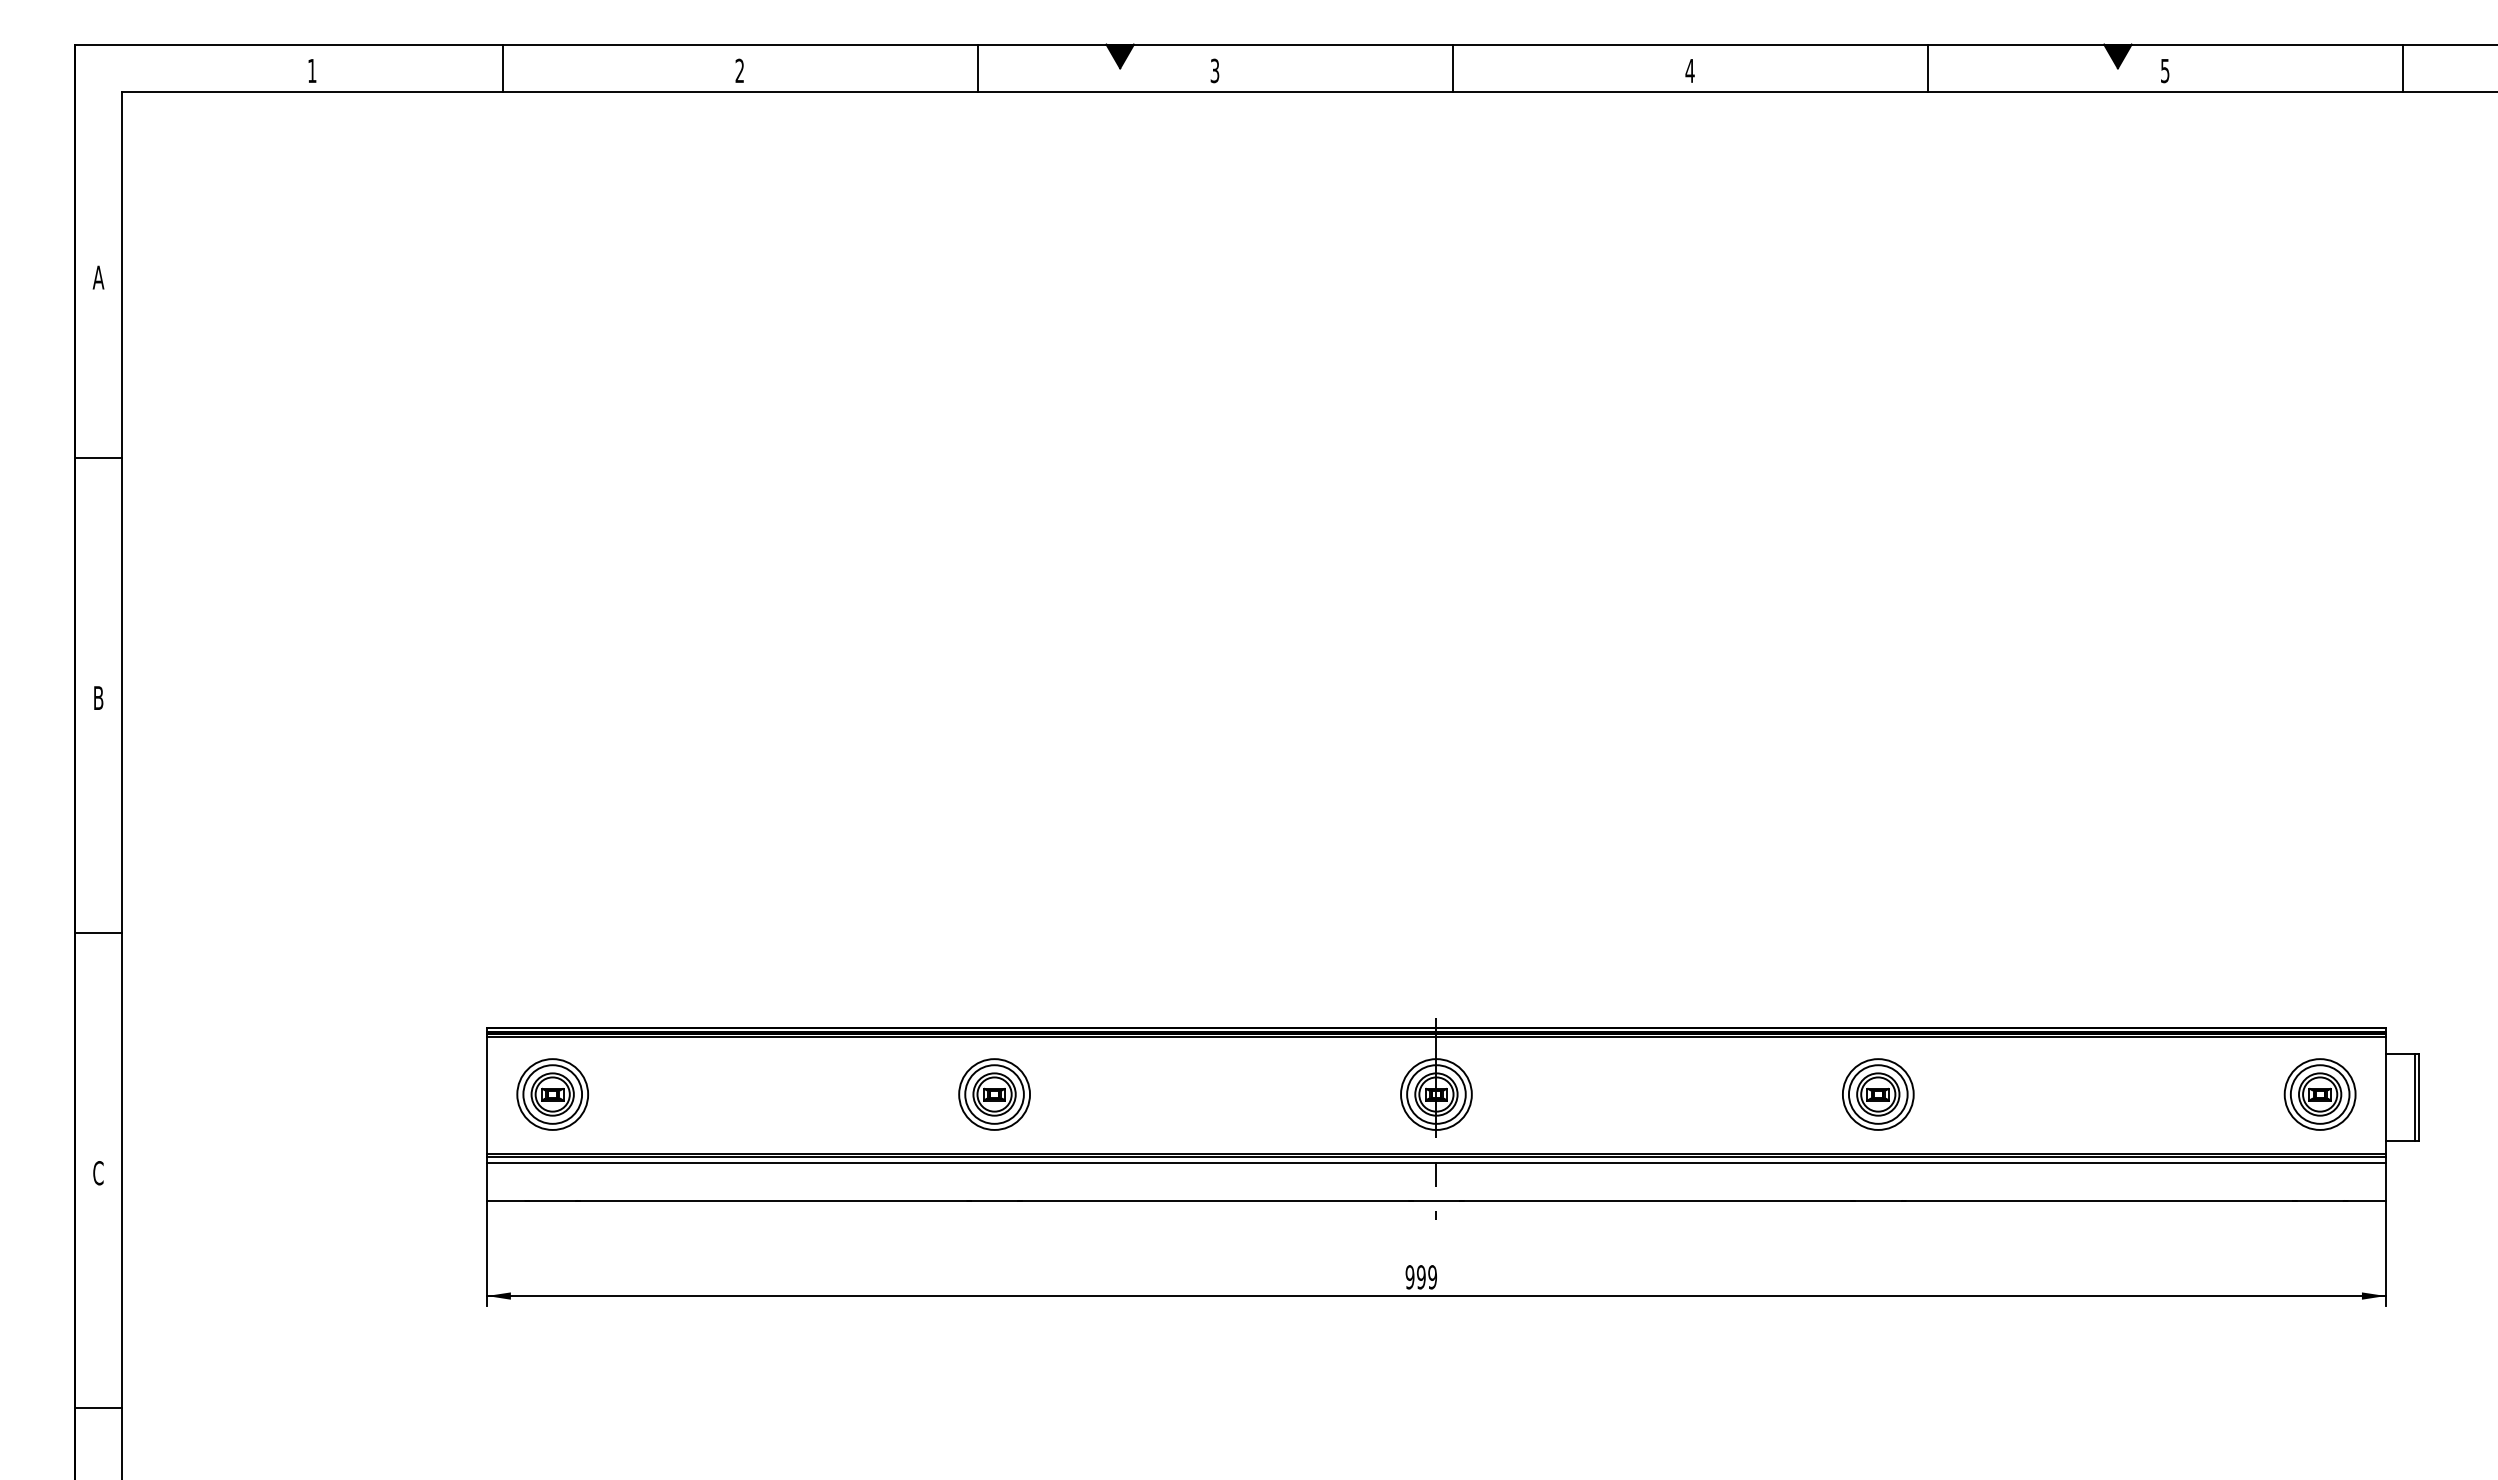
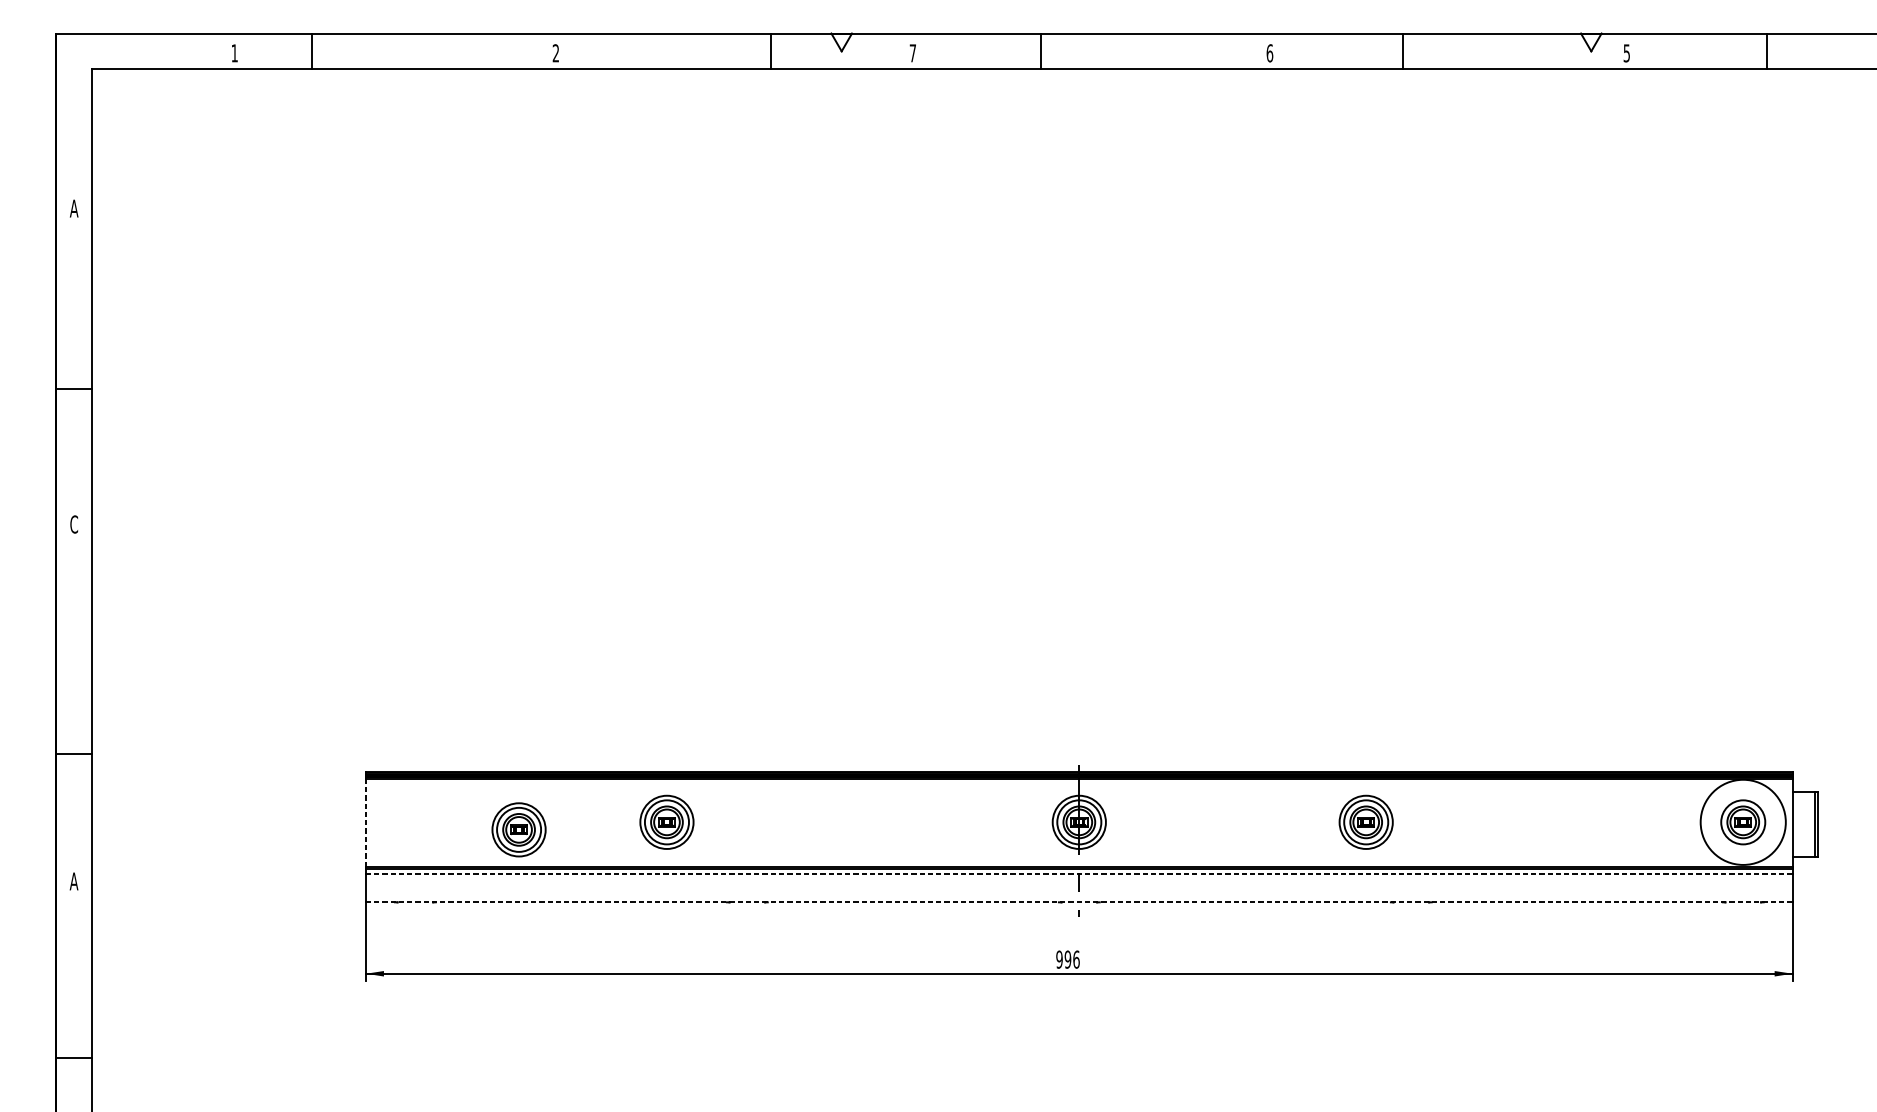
fill: (1119, 56) -> (841, 42), removed
fill: (2117, 56) -> (1591, 42), removed
line: (502, 68) -> (311, 51), moved
line: (977, 68) -> (771, 51), moved
line: (1452, 68) -> (1041, 51), moved
line: (1927, 68) -> (1403, 51), moved
line: (2402, 68) -> (1766, 51), moved
text: (1214, 70) -> (912, 53), 3 -> 7
text: (1689, 70) -> (1269, 53), 4 -> 6
line: (98, 457) -> (74, 388), moved
text: (98, 697) -> (74, 524), B -> C
line: (98, 933) -> (74, 753), moved
part: (552, 1094) -> (518, 829), moved
part: (994, 1094) -> (666, 822), moved
part: (1878, 1094) -> (1366, 822), moved
circle: (2319, 1094) -> (1742, 822), size x1.6
line: (487, 1095) -> (366, 823), solid -> dashed
line: (1435, 1162) -> (1078, 873), solid -> dashed
text: (98, 1173) -> (74, 881), C -> A
line: (1435, 1200) -> (1078, 901), solid -> dashed
text: (1432, 1277) -> (1076, 959), 999 -> 996

